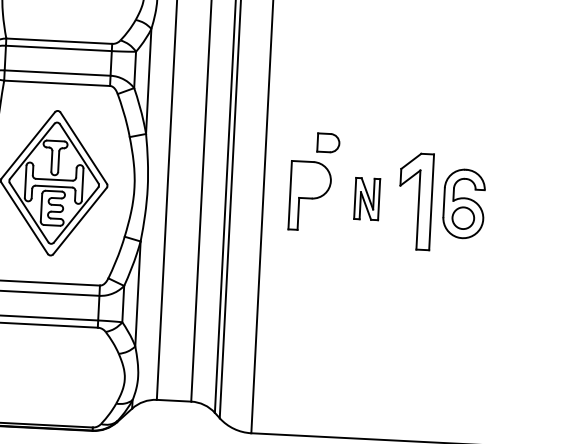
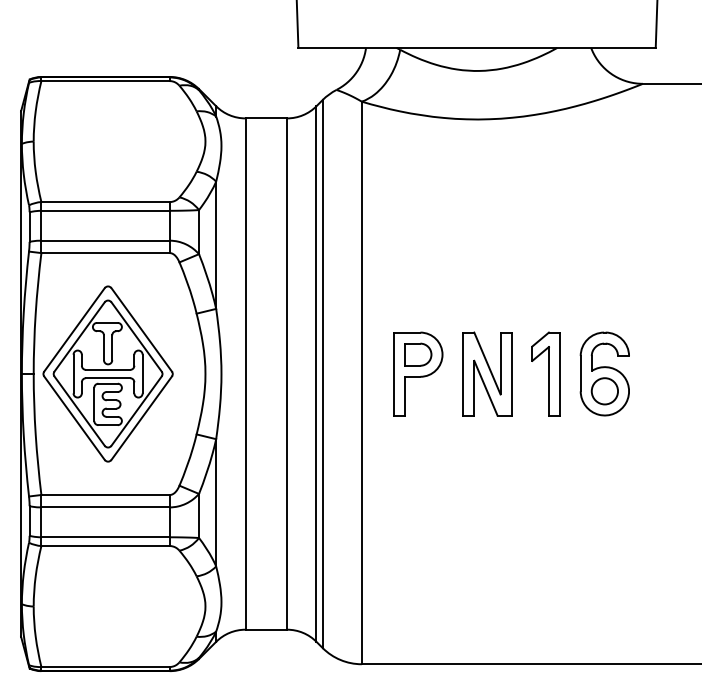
part: (328, 142) -> (418, 354), moved
part: (367, 198) -> (487, 373), size x1.67
part: (415, 201) -> (545, 373), size x0.71

